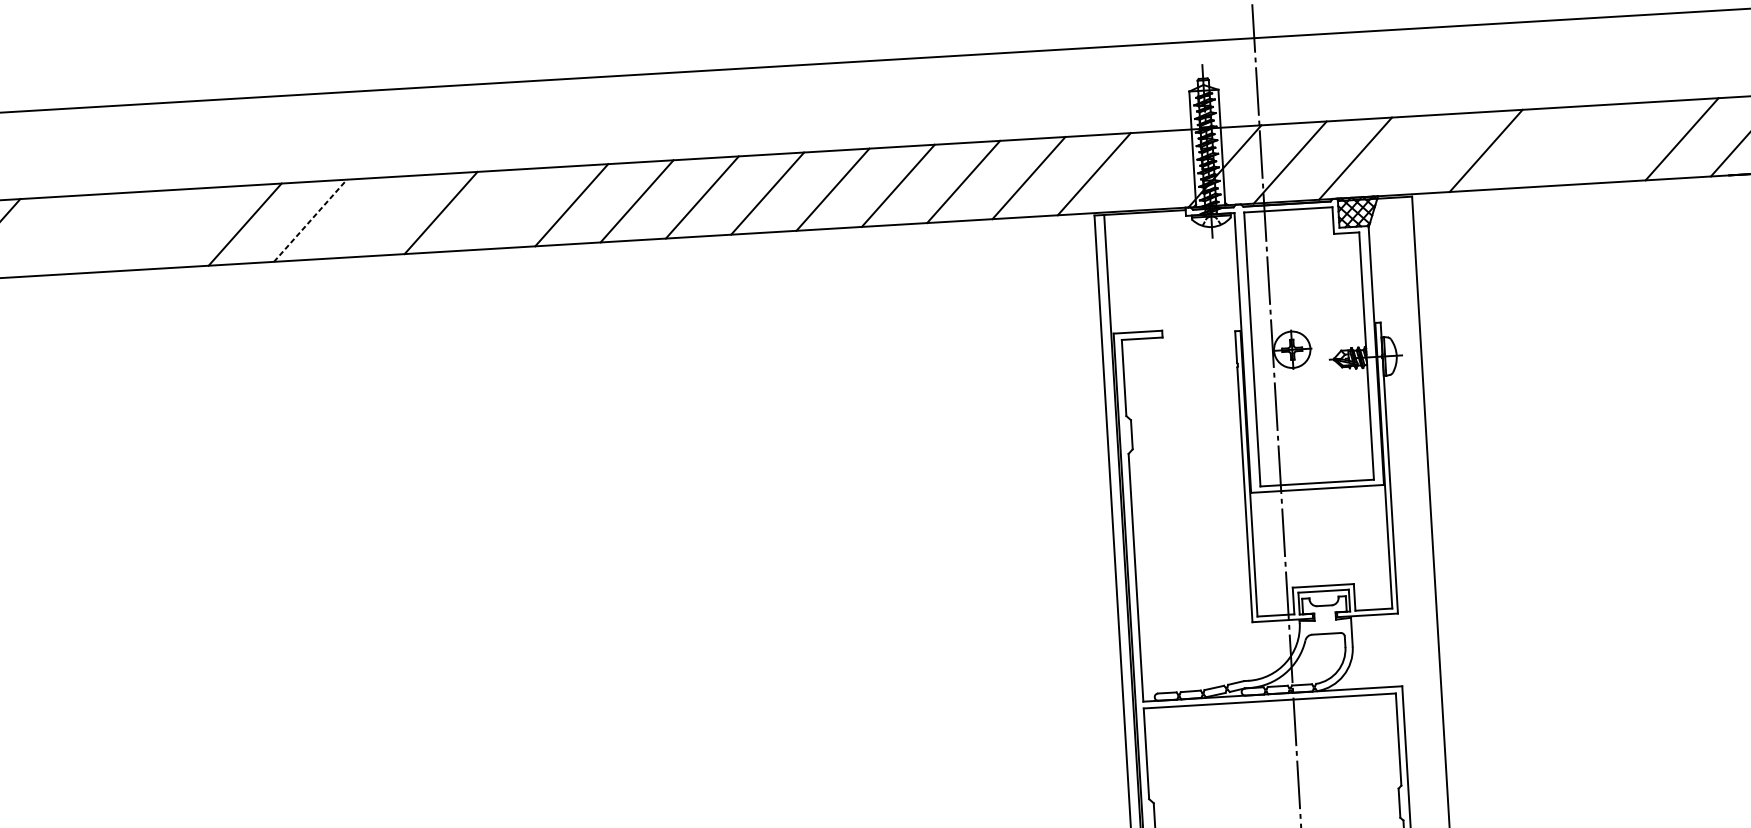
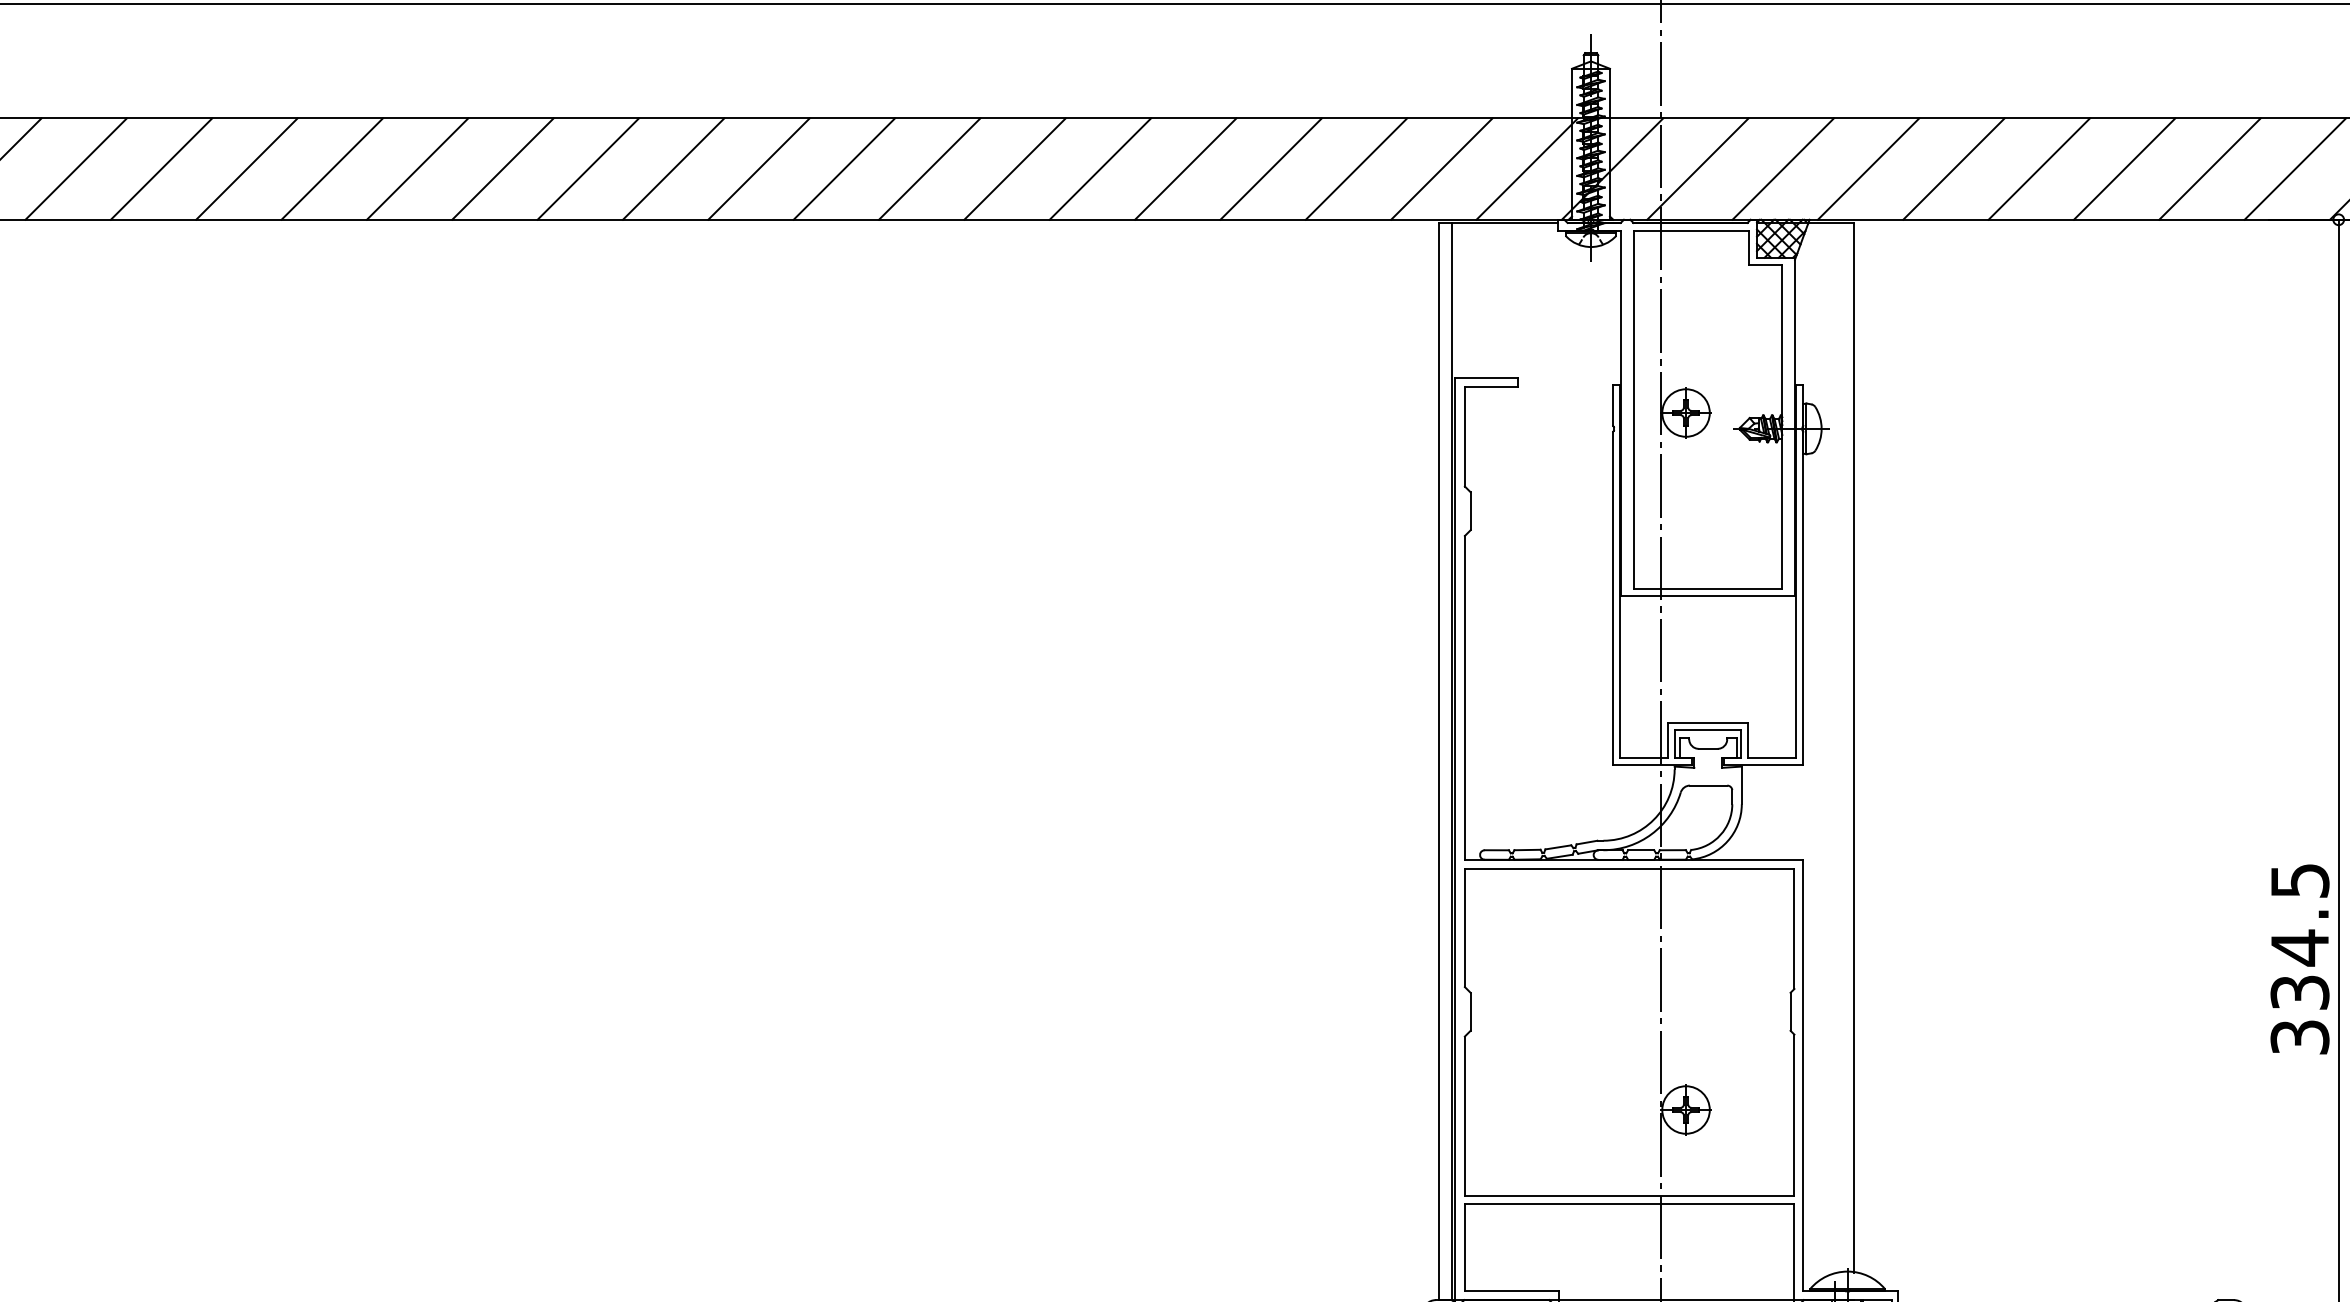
line: (1616, 142) -> (2124, 168), added
line: (1550, 146) -> (2038, 168), added
line: (1420, 154) -> (1868, 168), added
line: (1159, 169) -> (1526, 168), added
line: (506, 208) -> (673, 168), added
line: (375, 216) -> (502, 168), added
line: (310, 221) -> (417, 169), dashed -> solid
line: (179, 228) -> (246, 168), added
line: (114, 231) -> (161, 168), added
line: (48, 235) -> (75, 168), added

